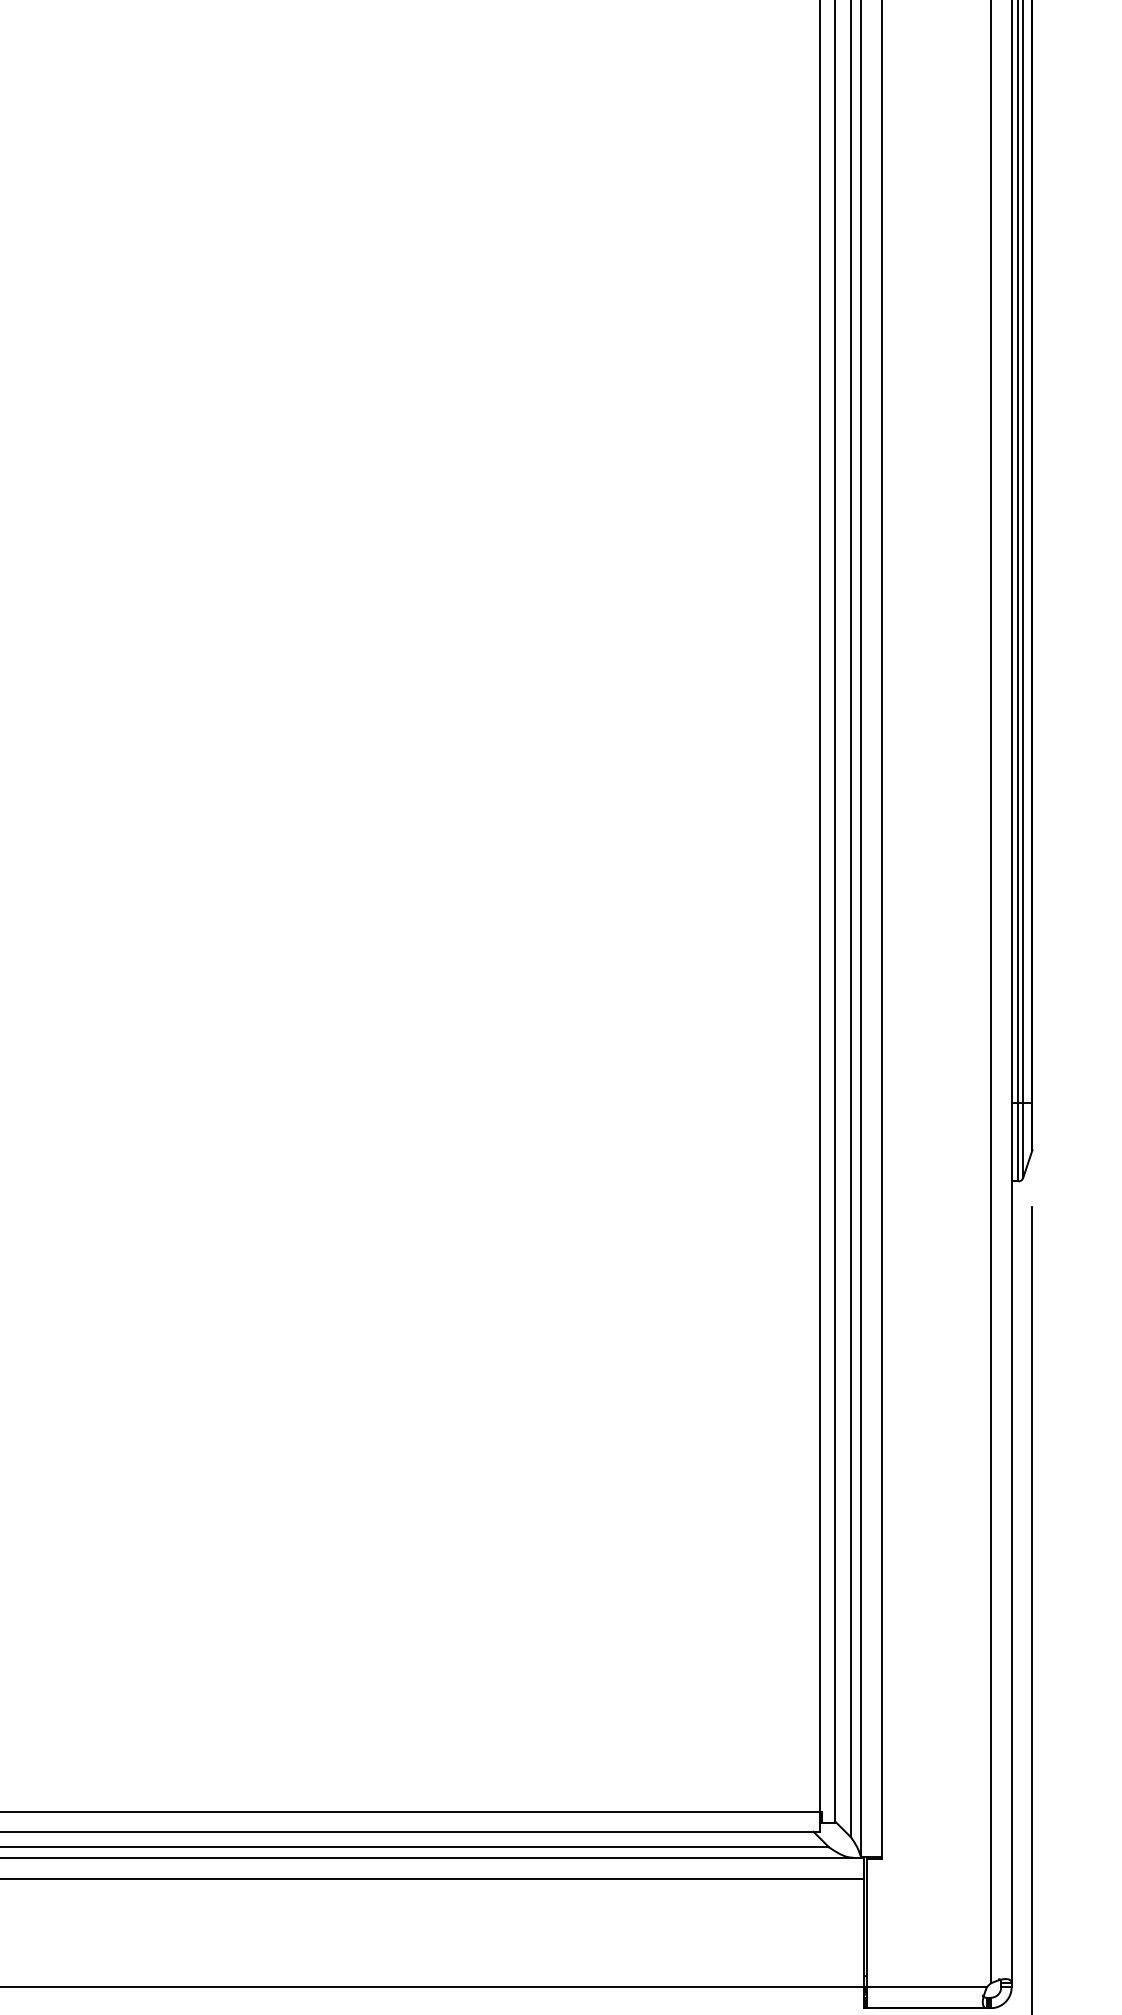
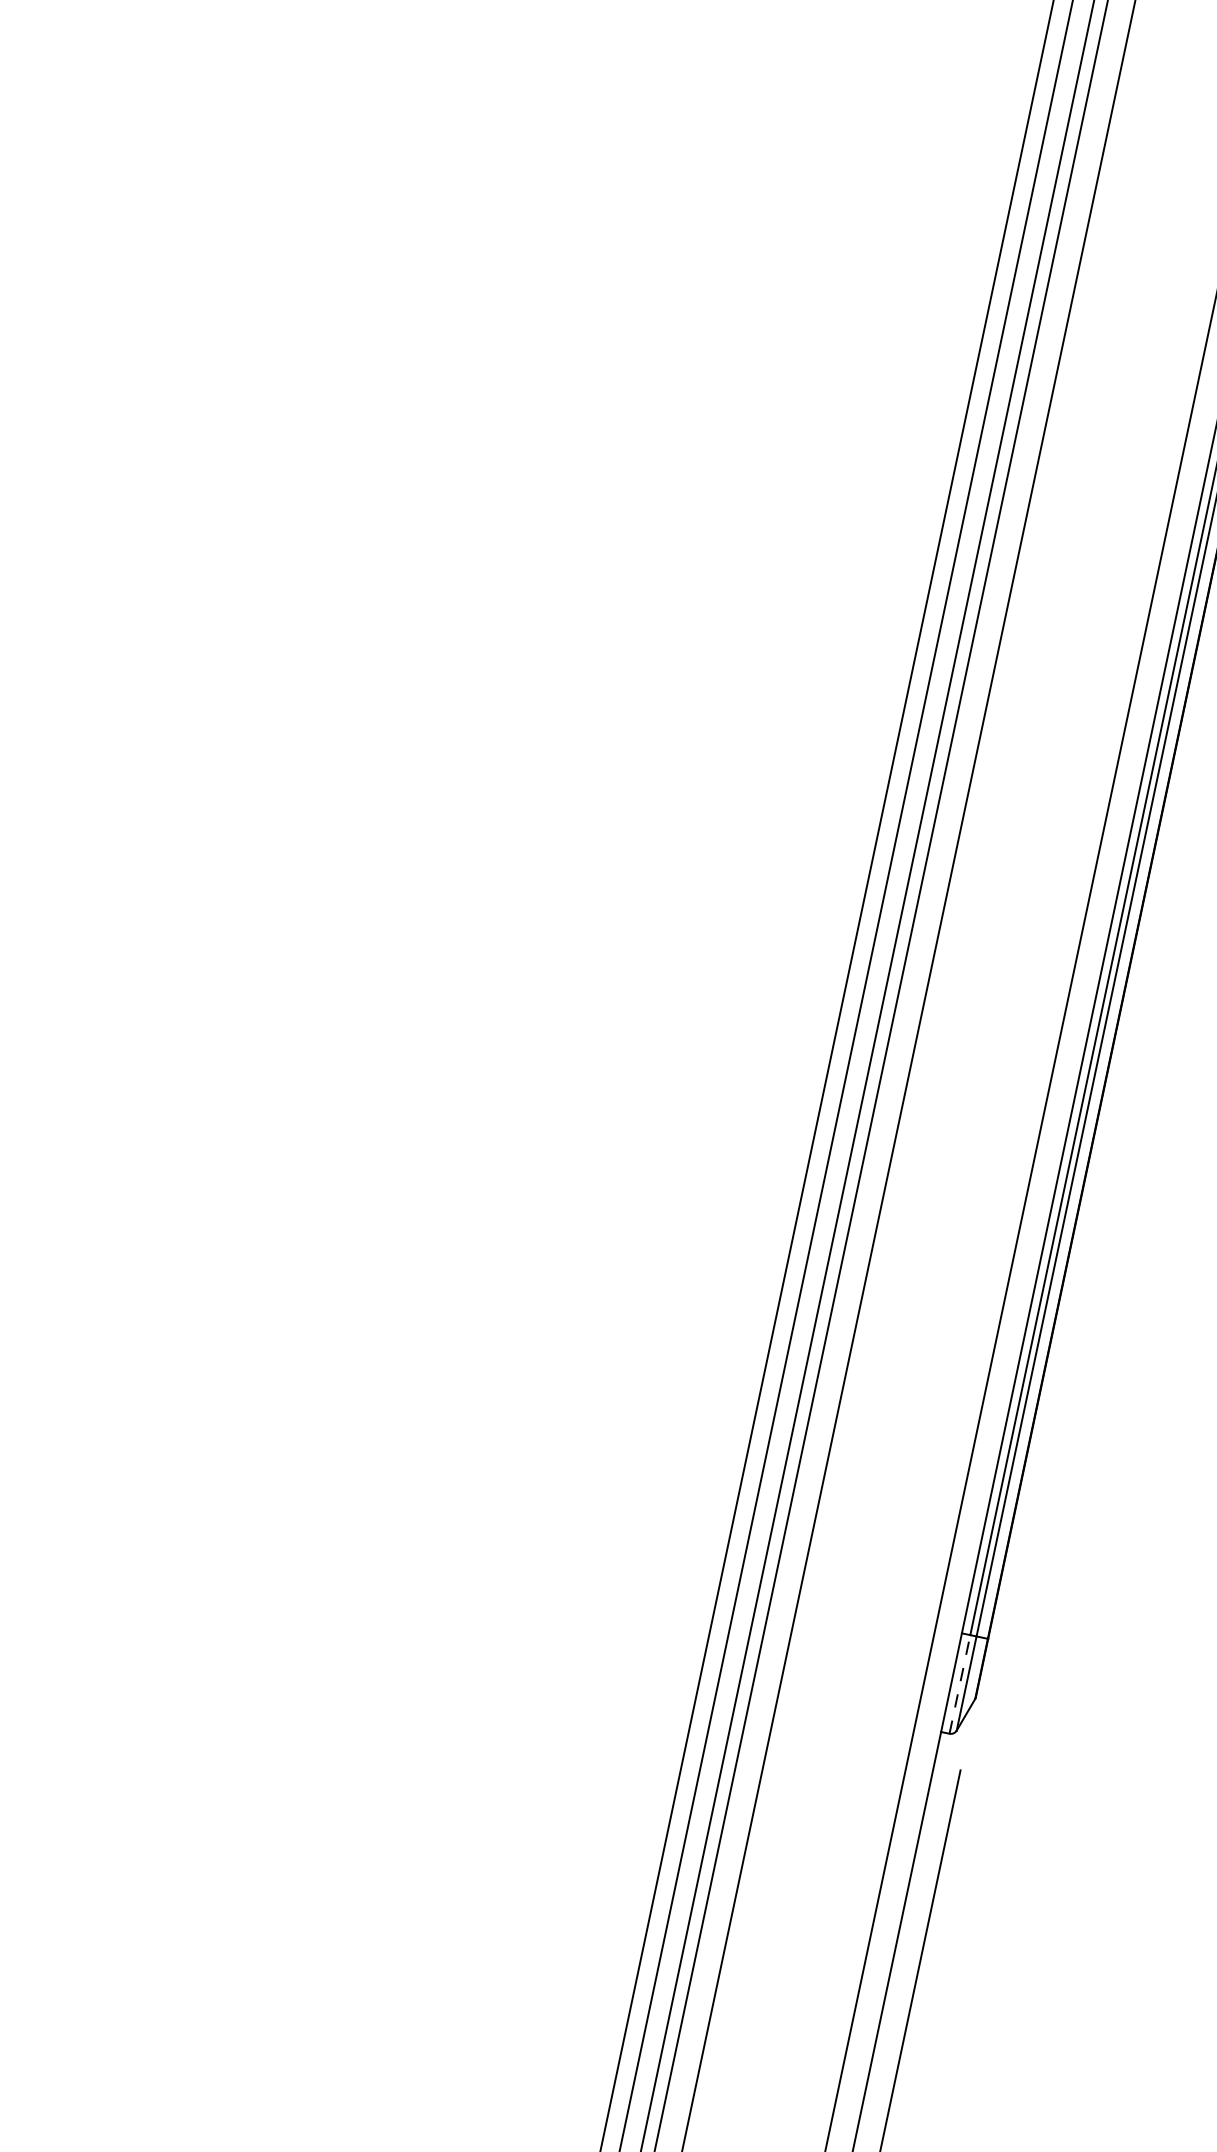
line: (1018, 1141) -> (960, 1683), solid -> dashed

